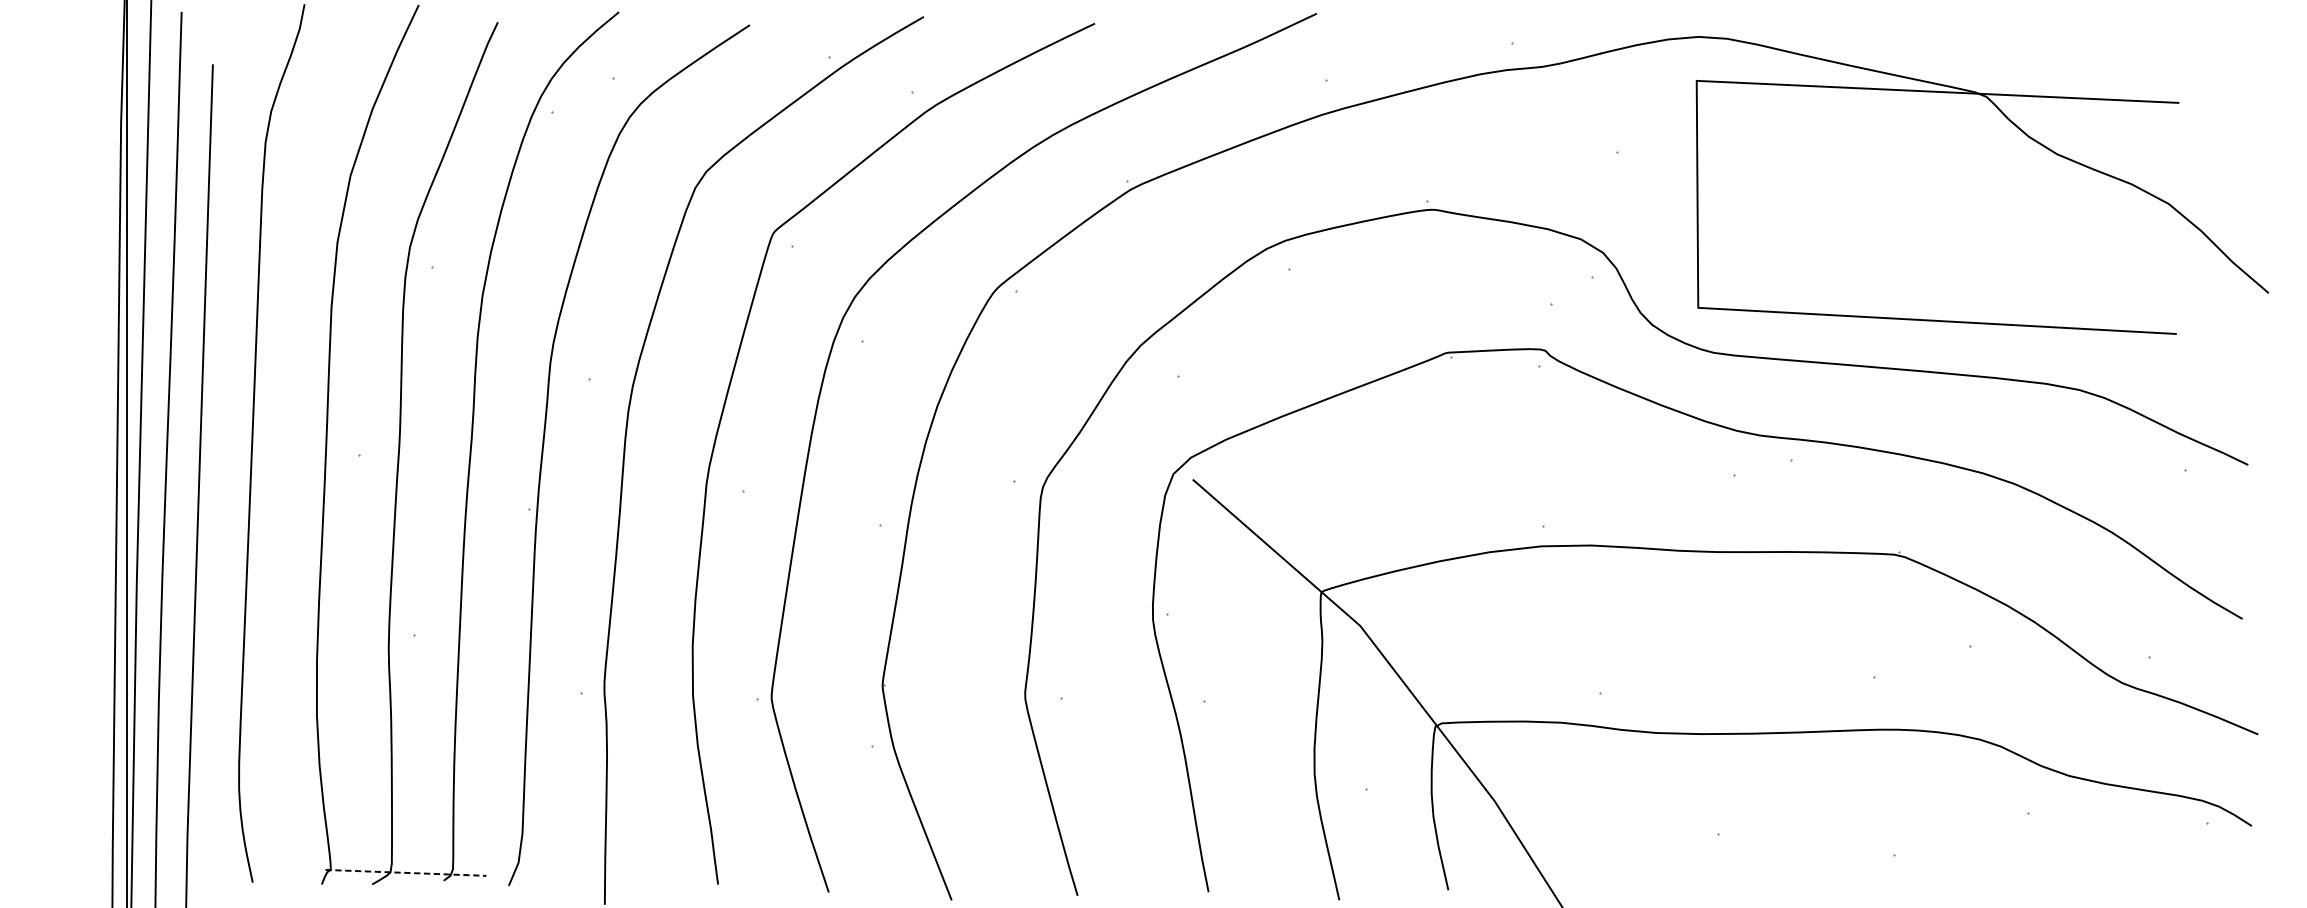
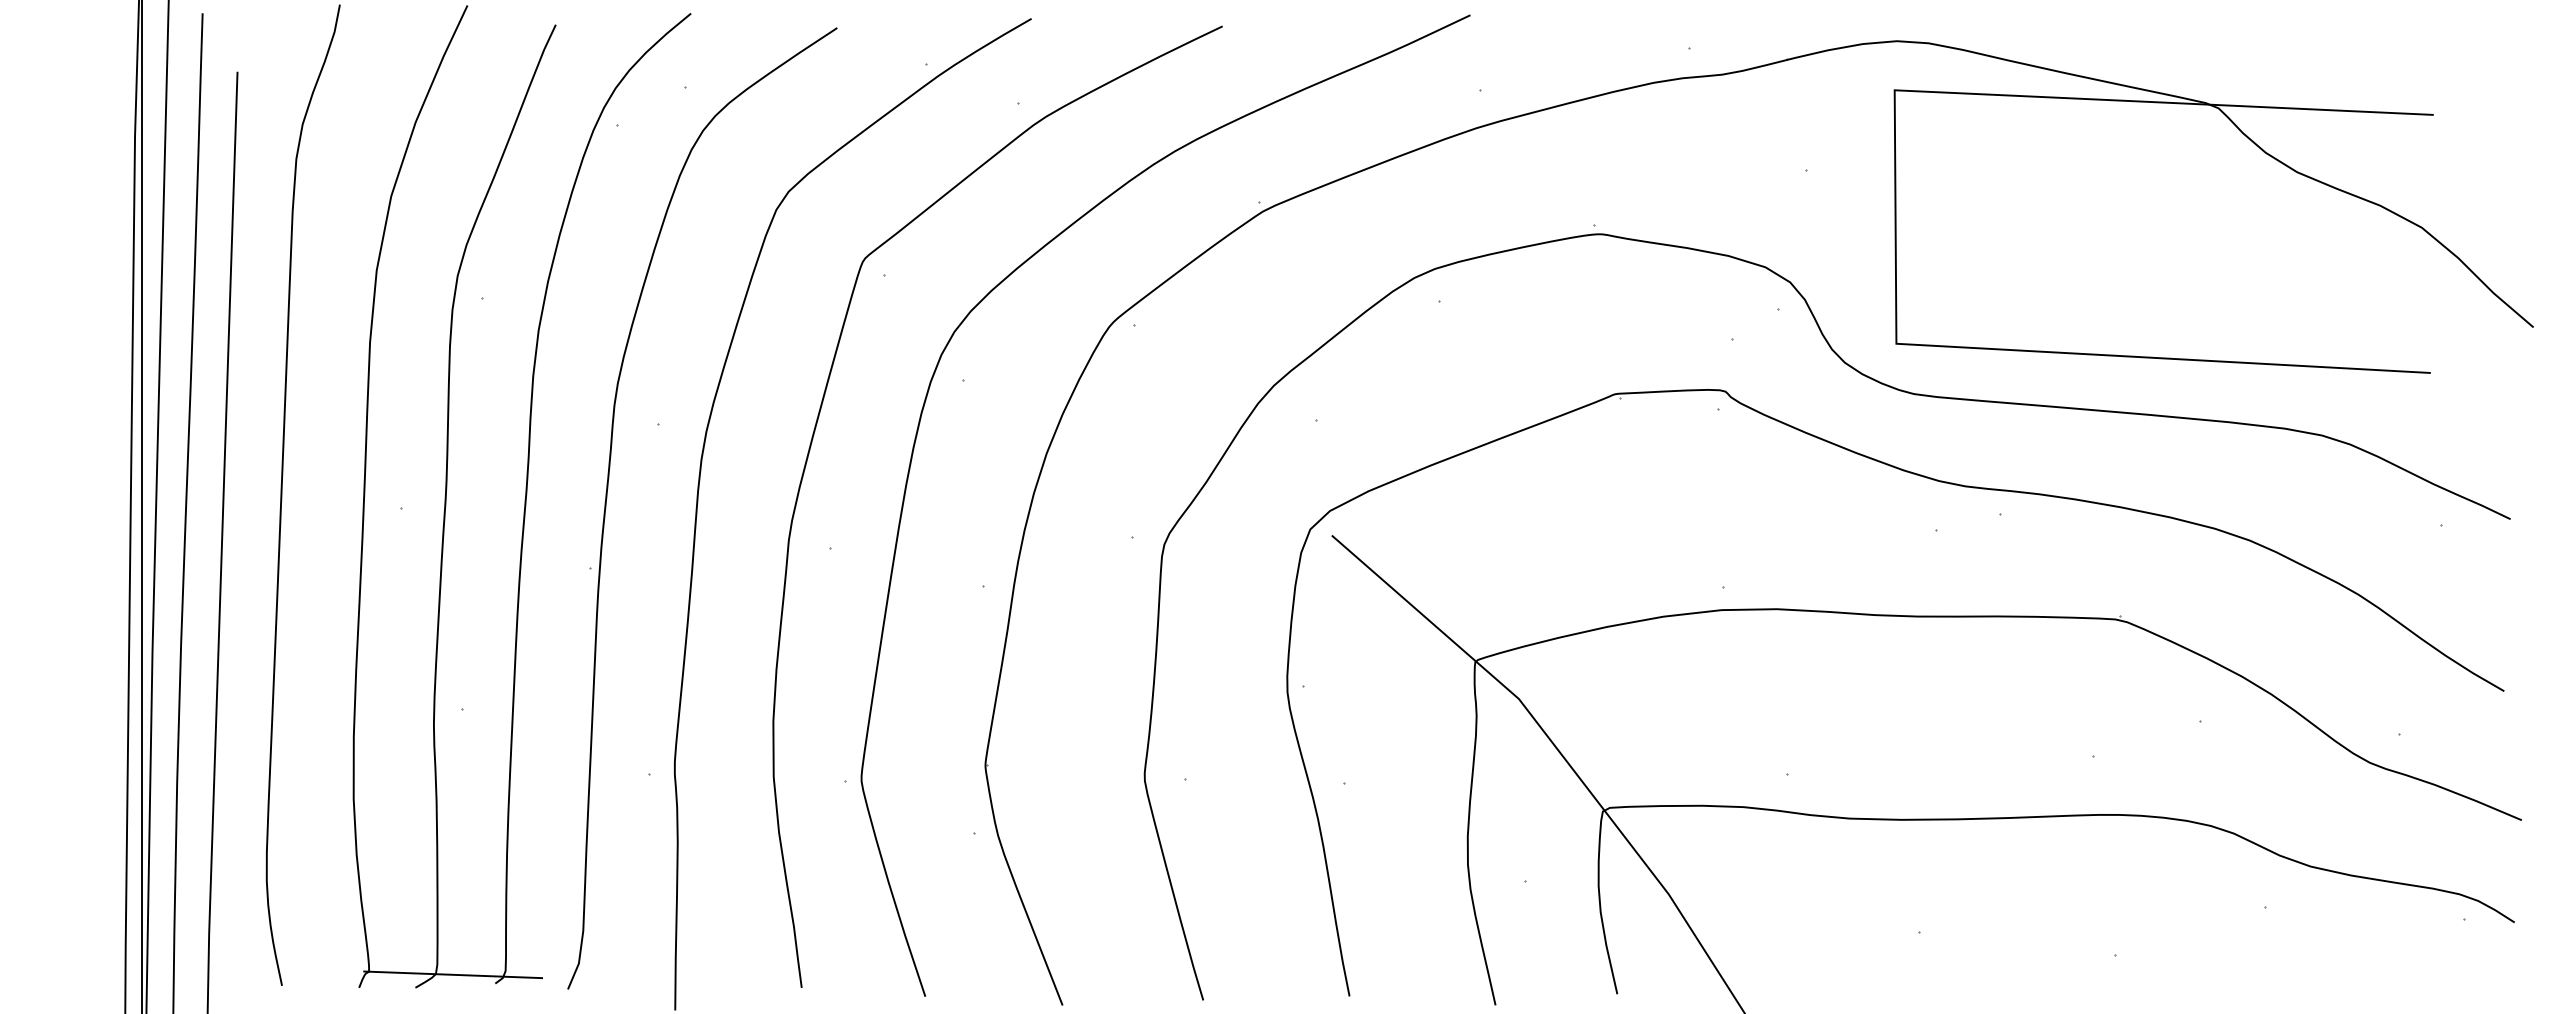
line: (406, 872) -> (453, 974), dashed -> solid

